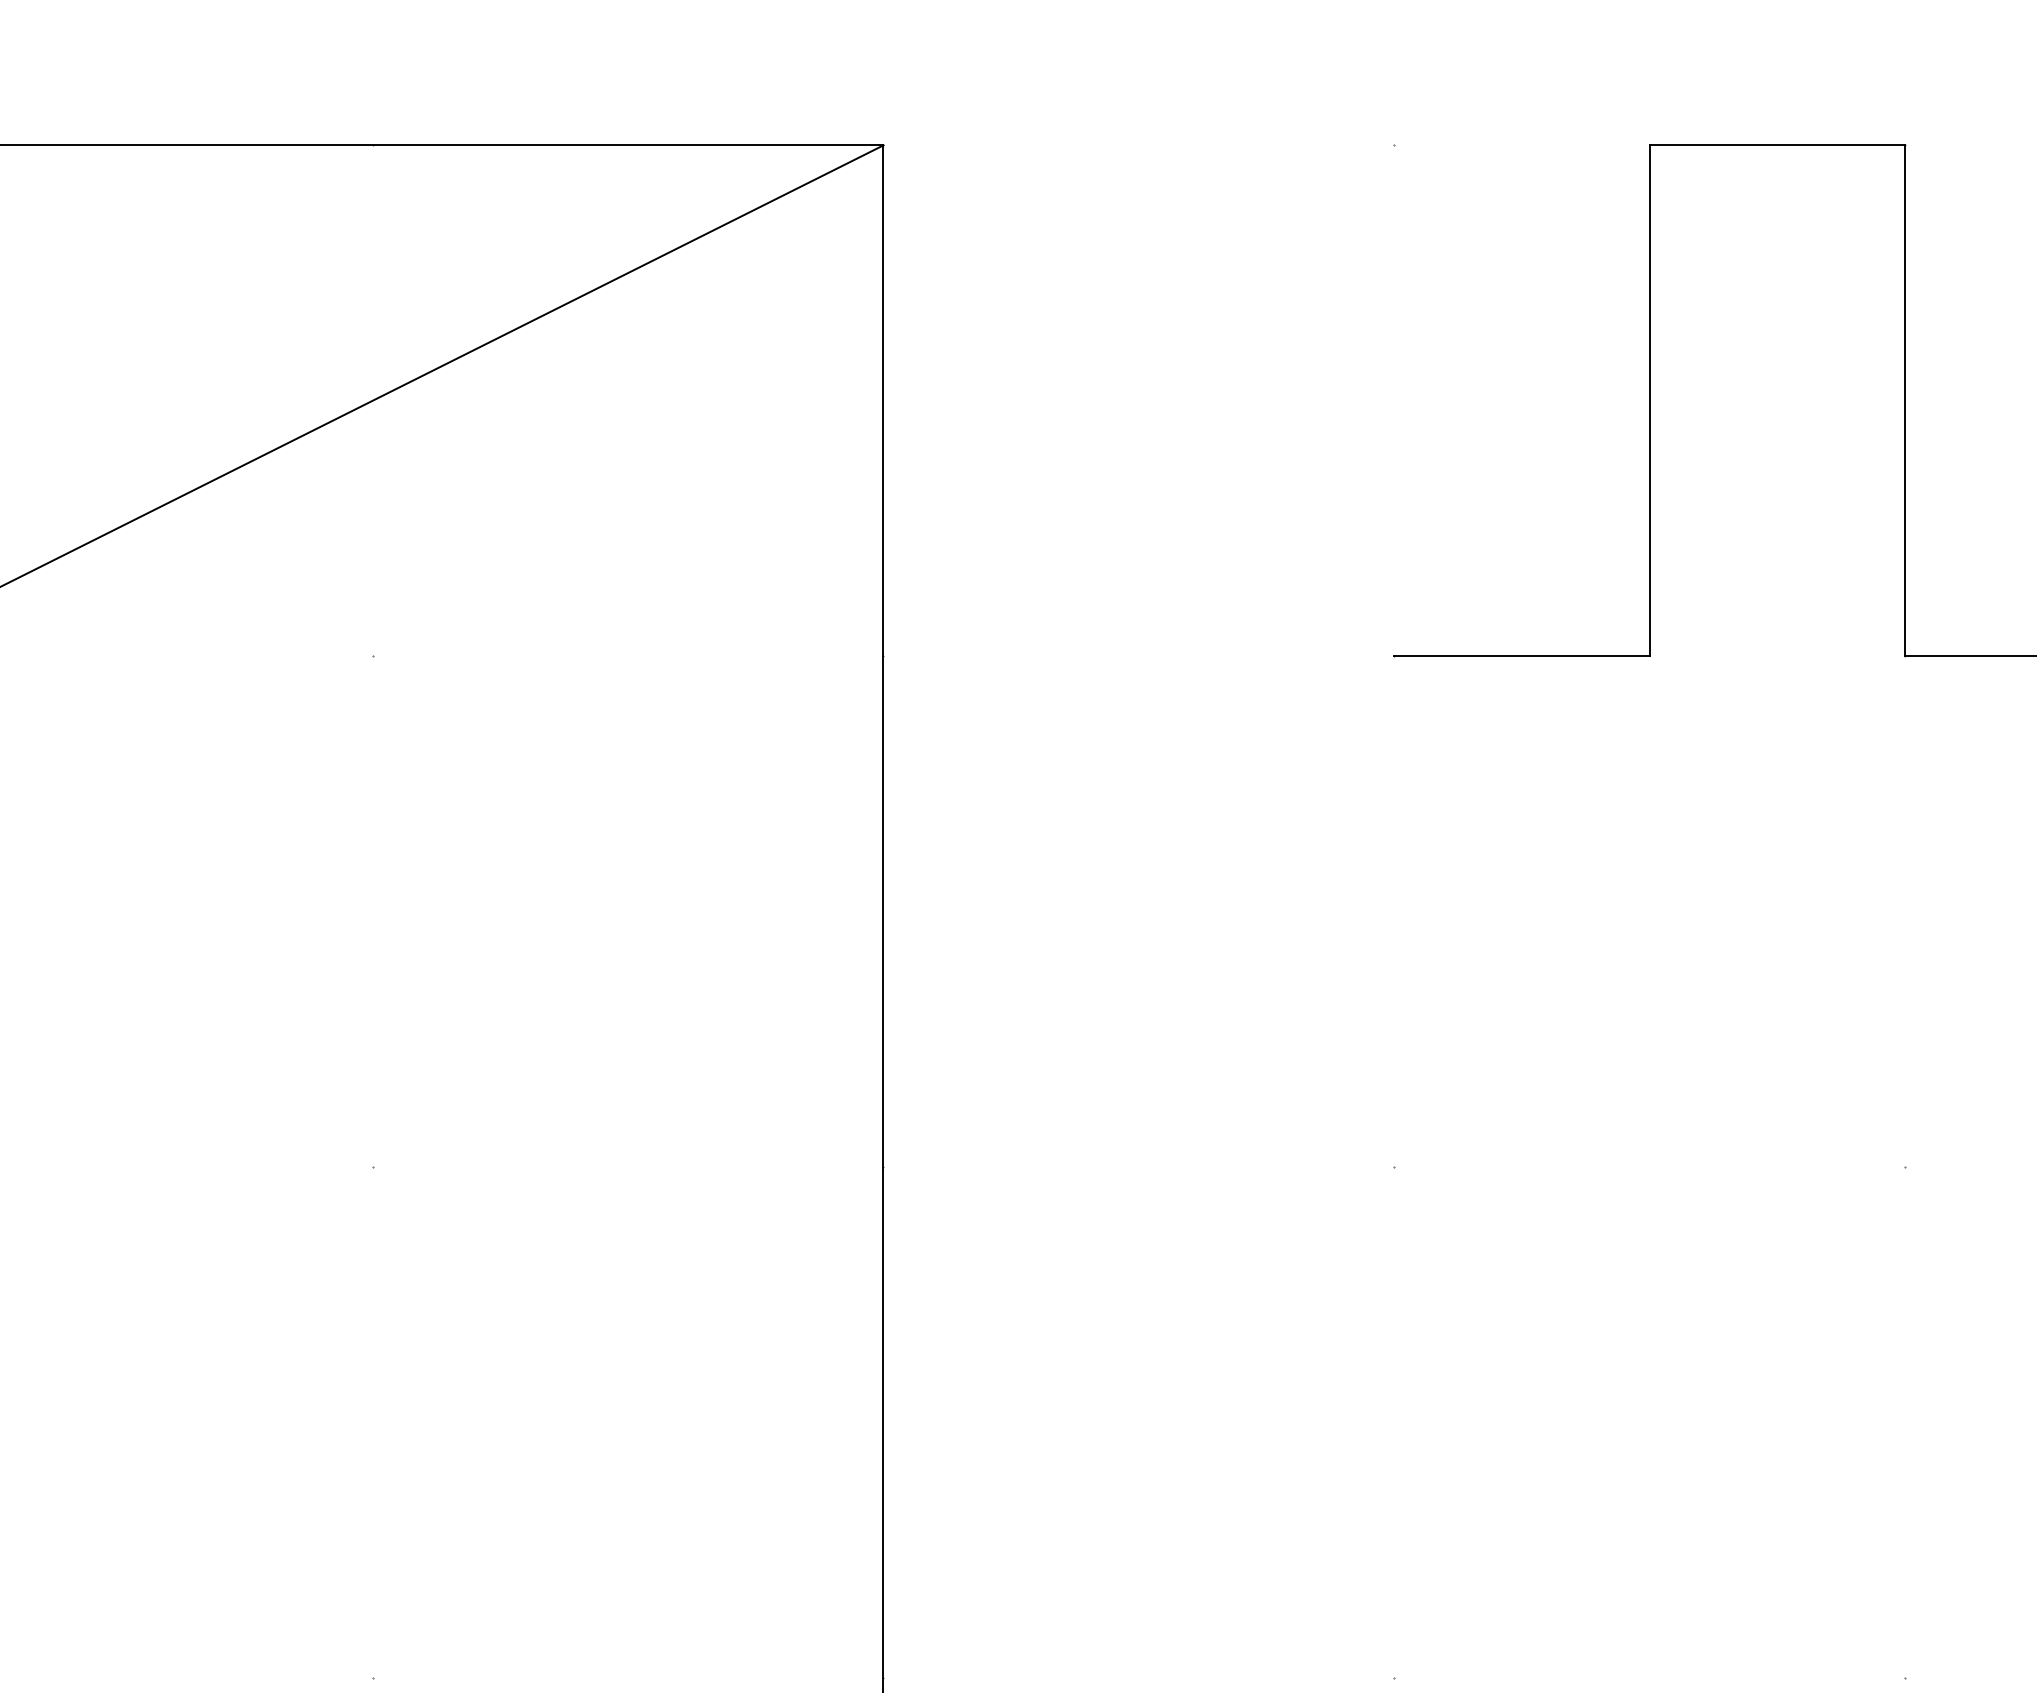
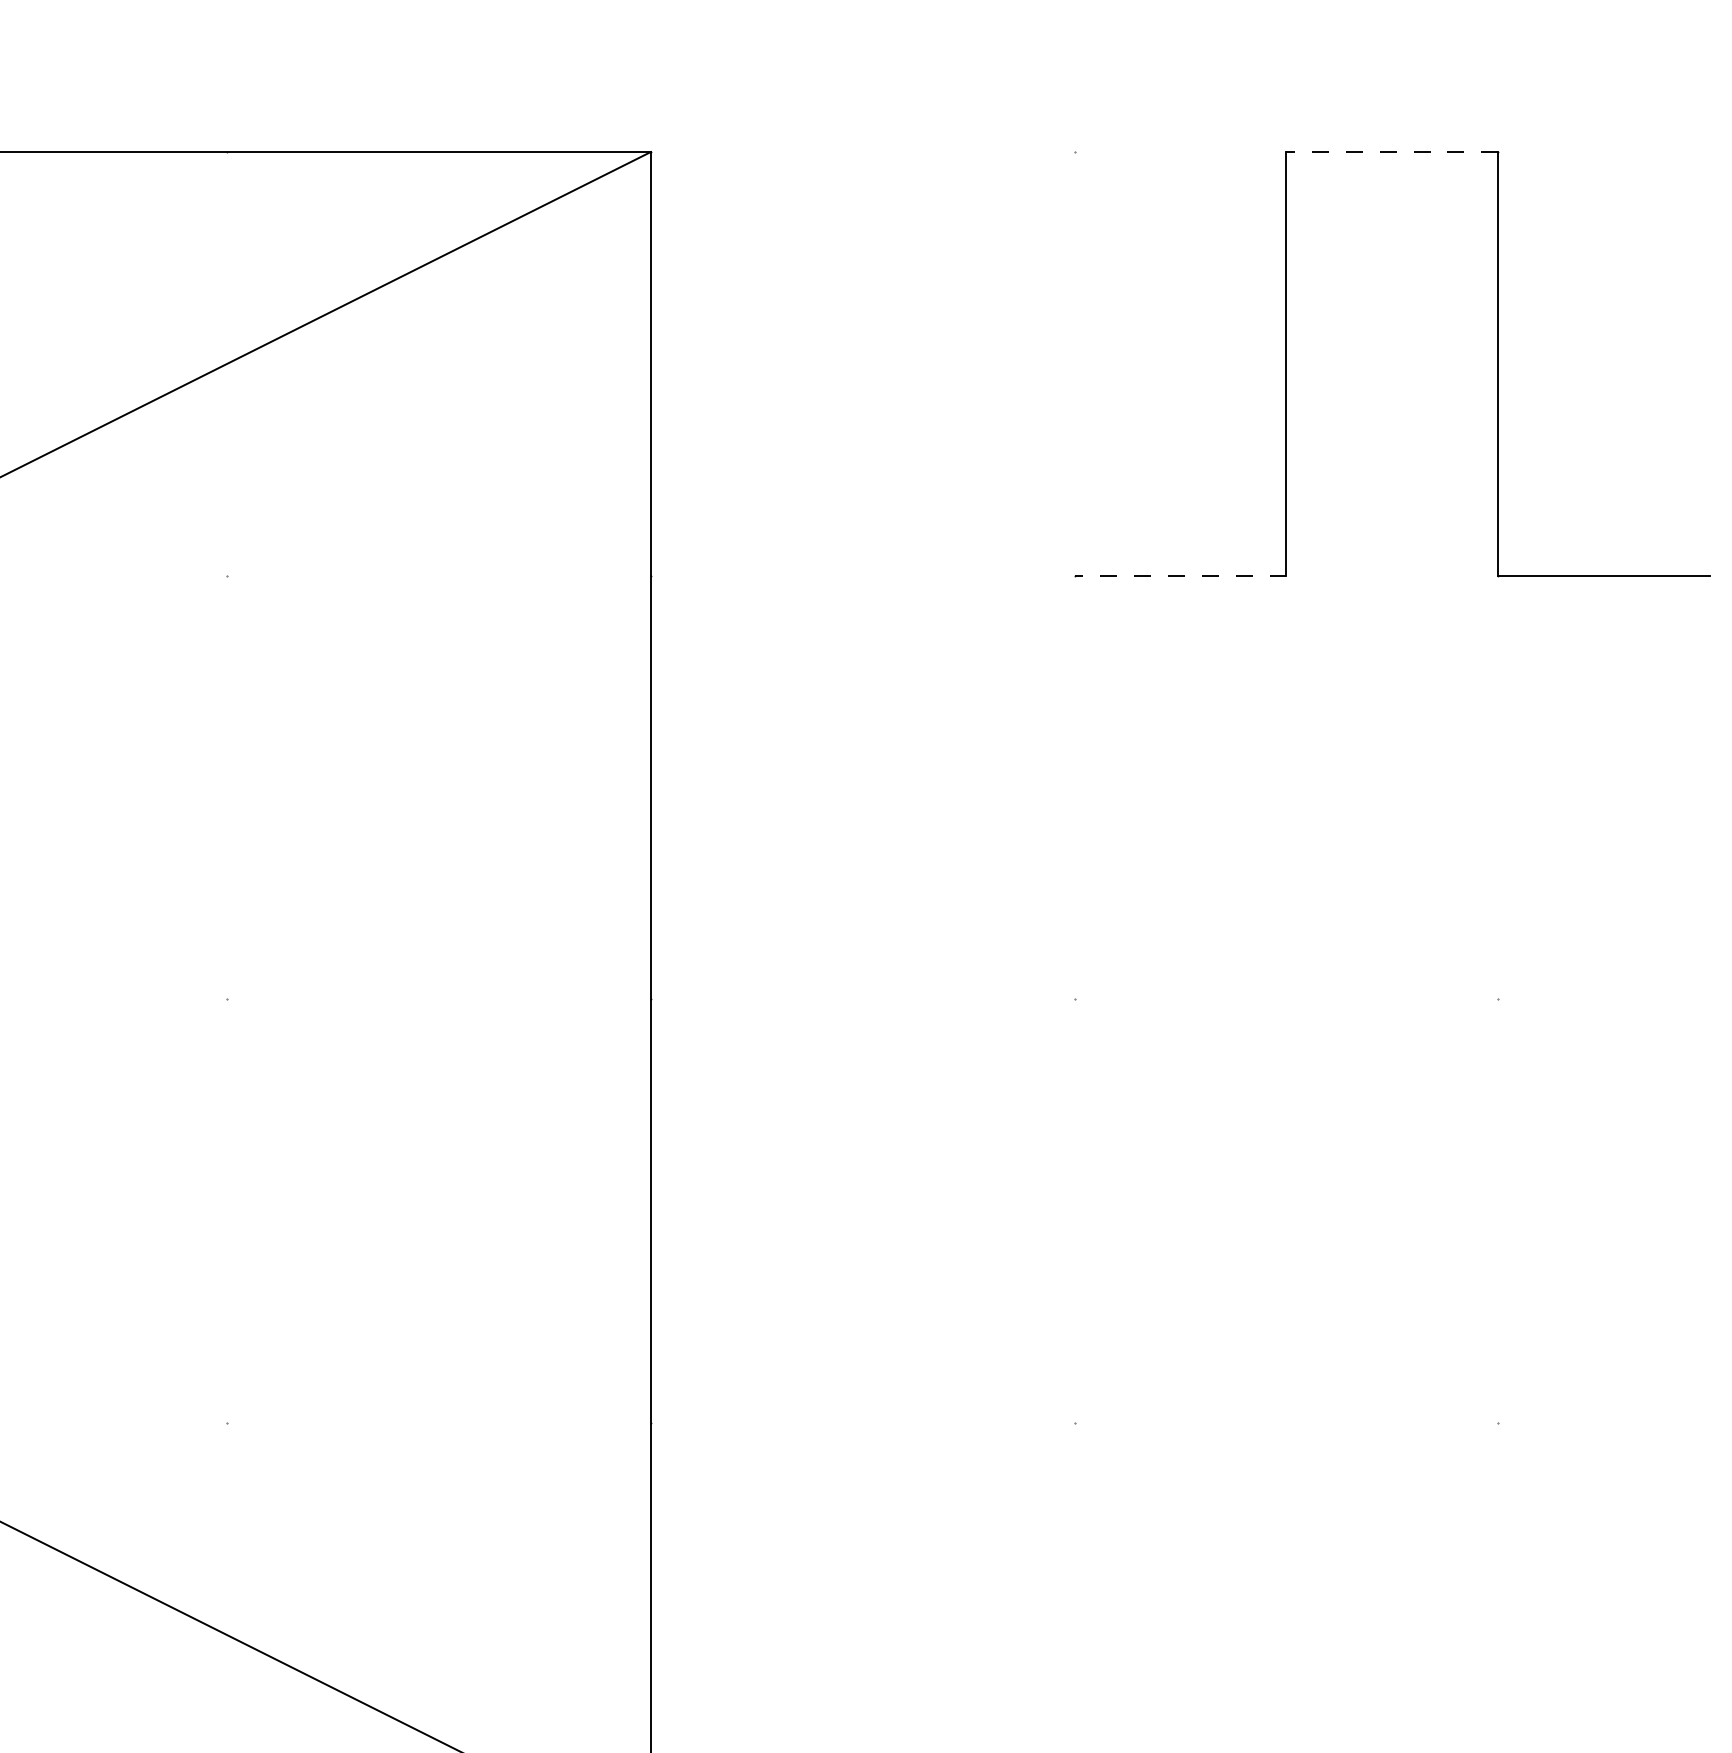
line: (1777, 145) -> (1392, 152), solid -> dashed
line: (1521, 655) -> (1180, 575), solid -> dashed

